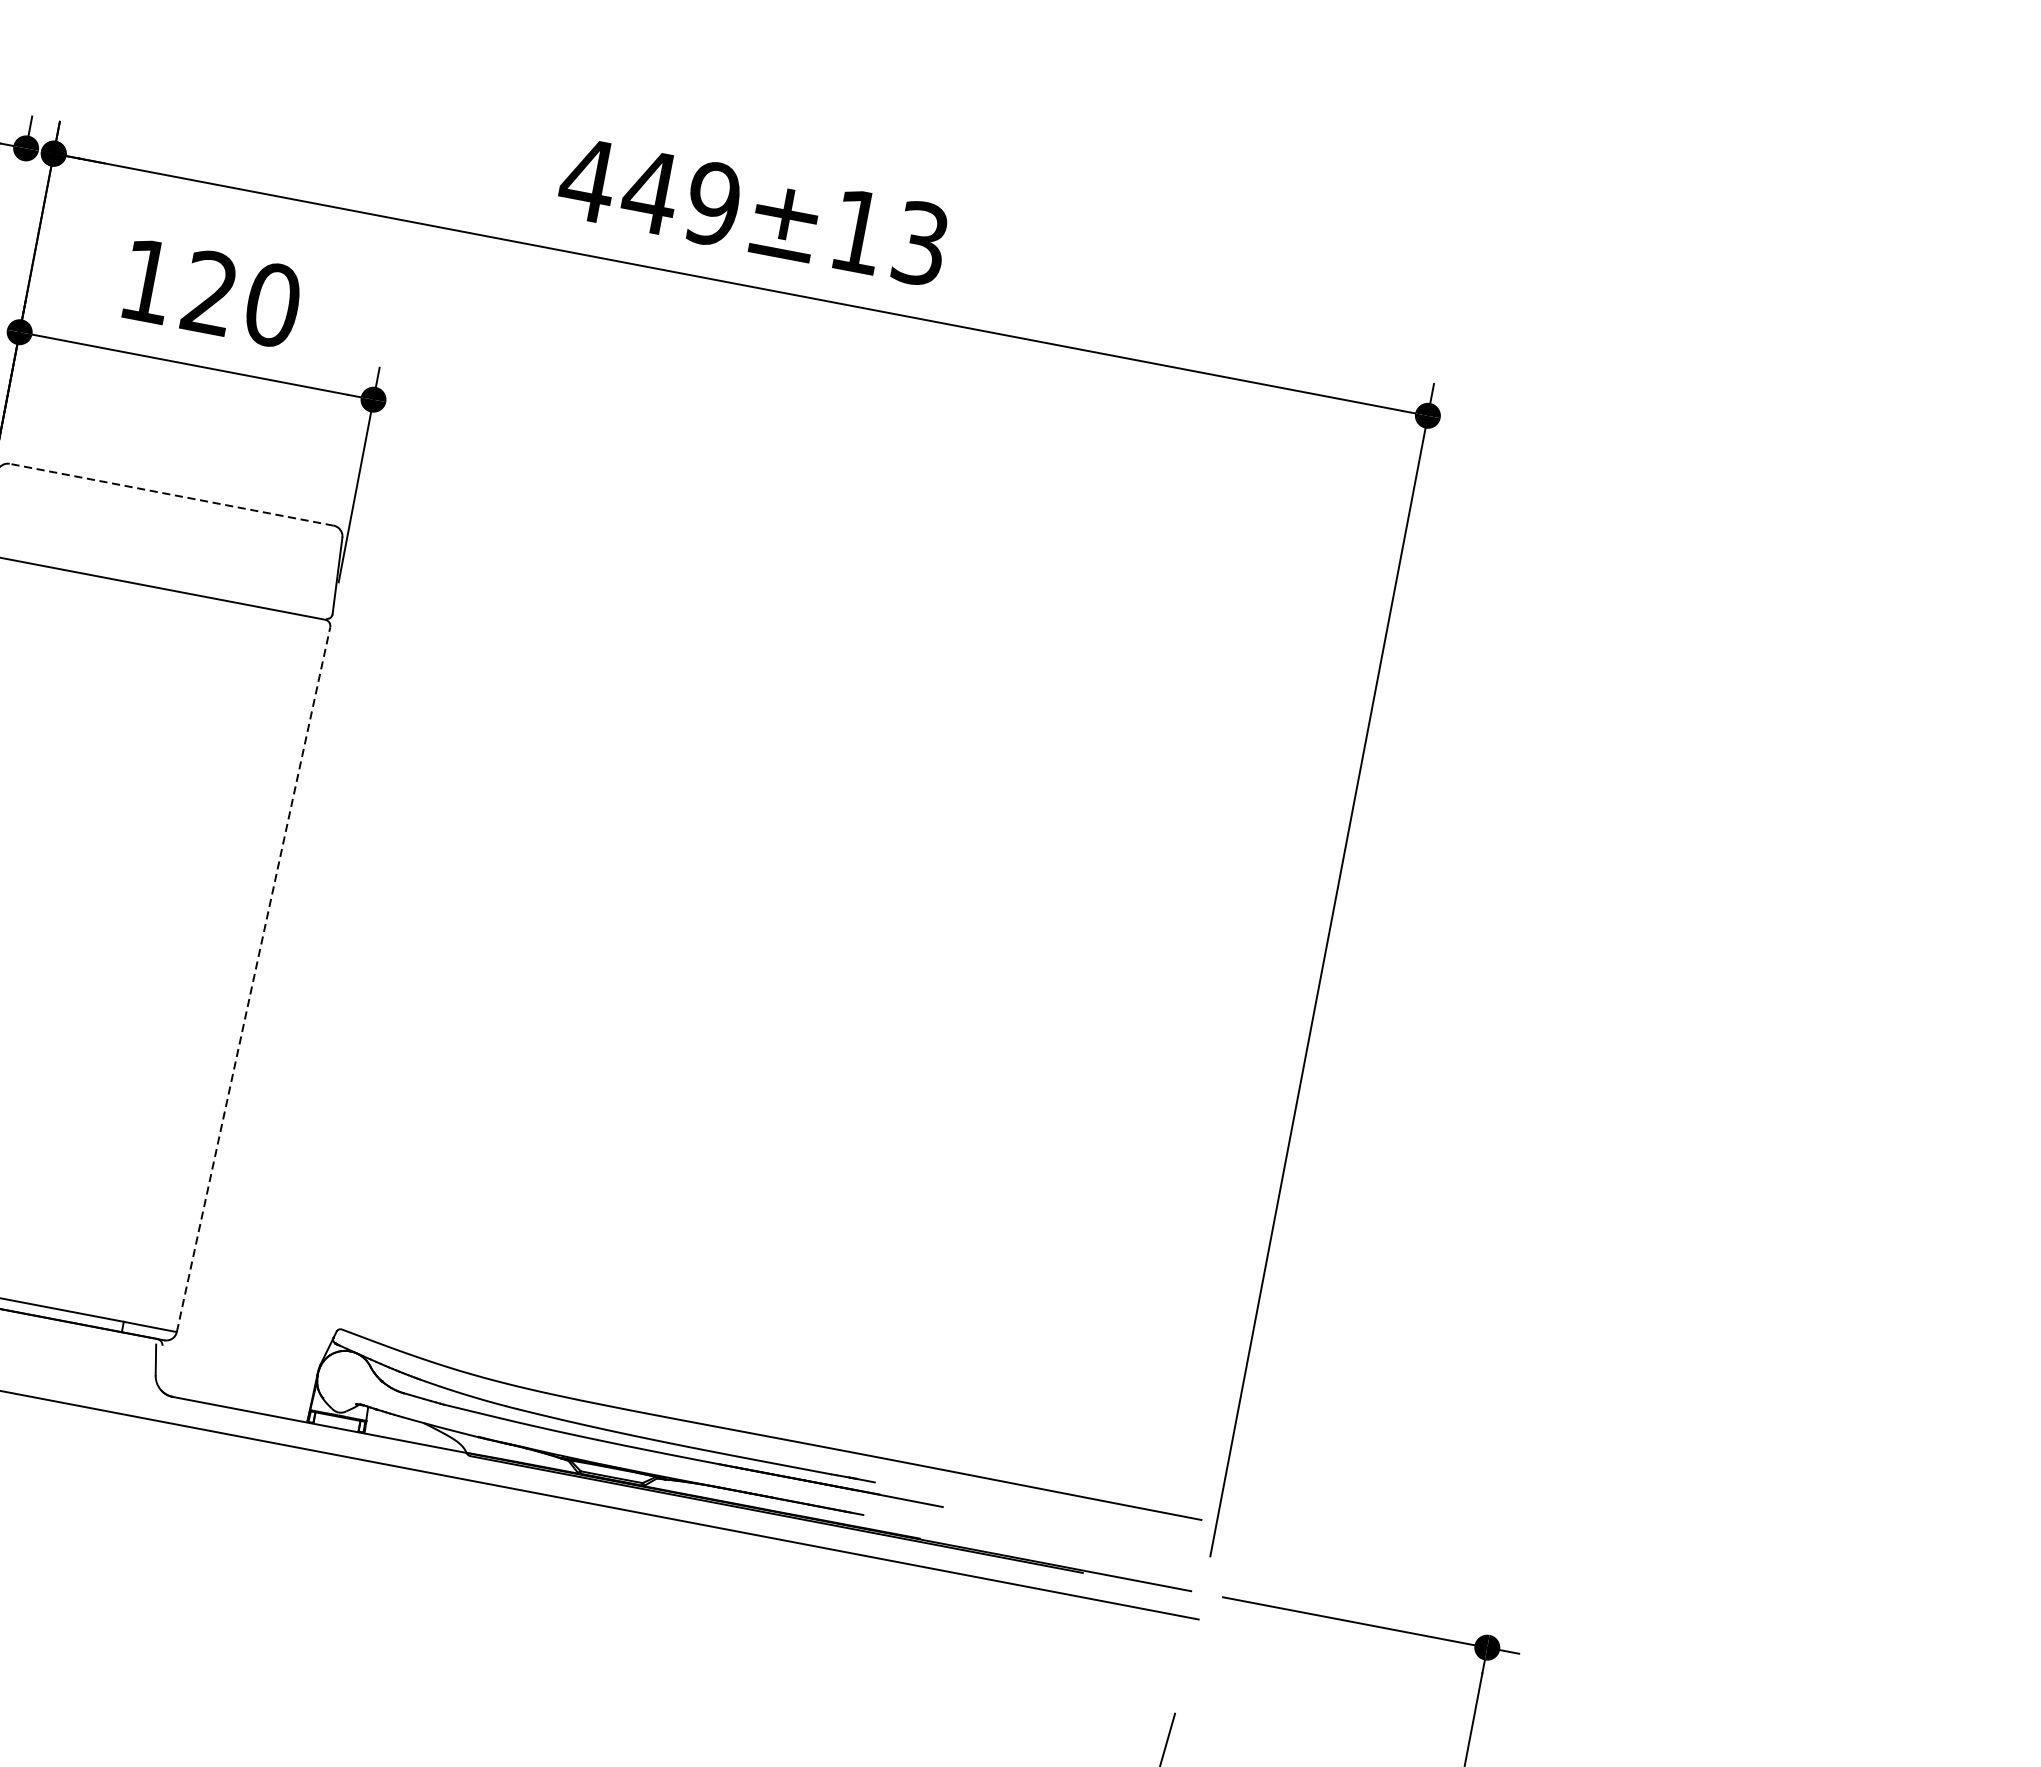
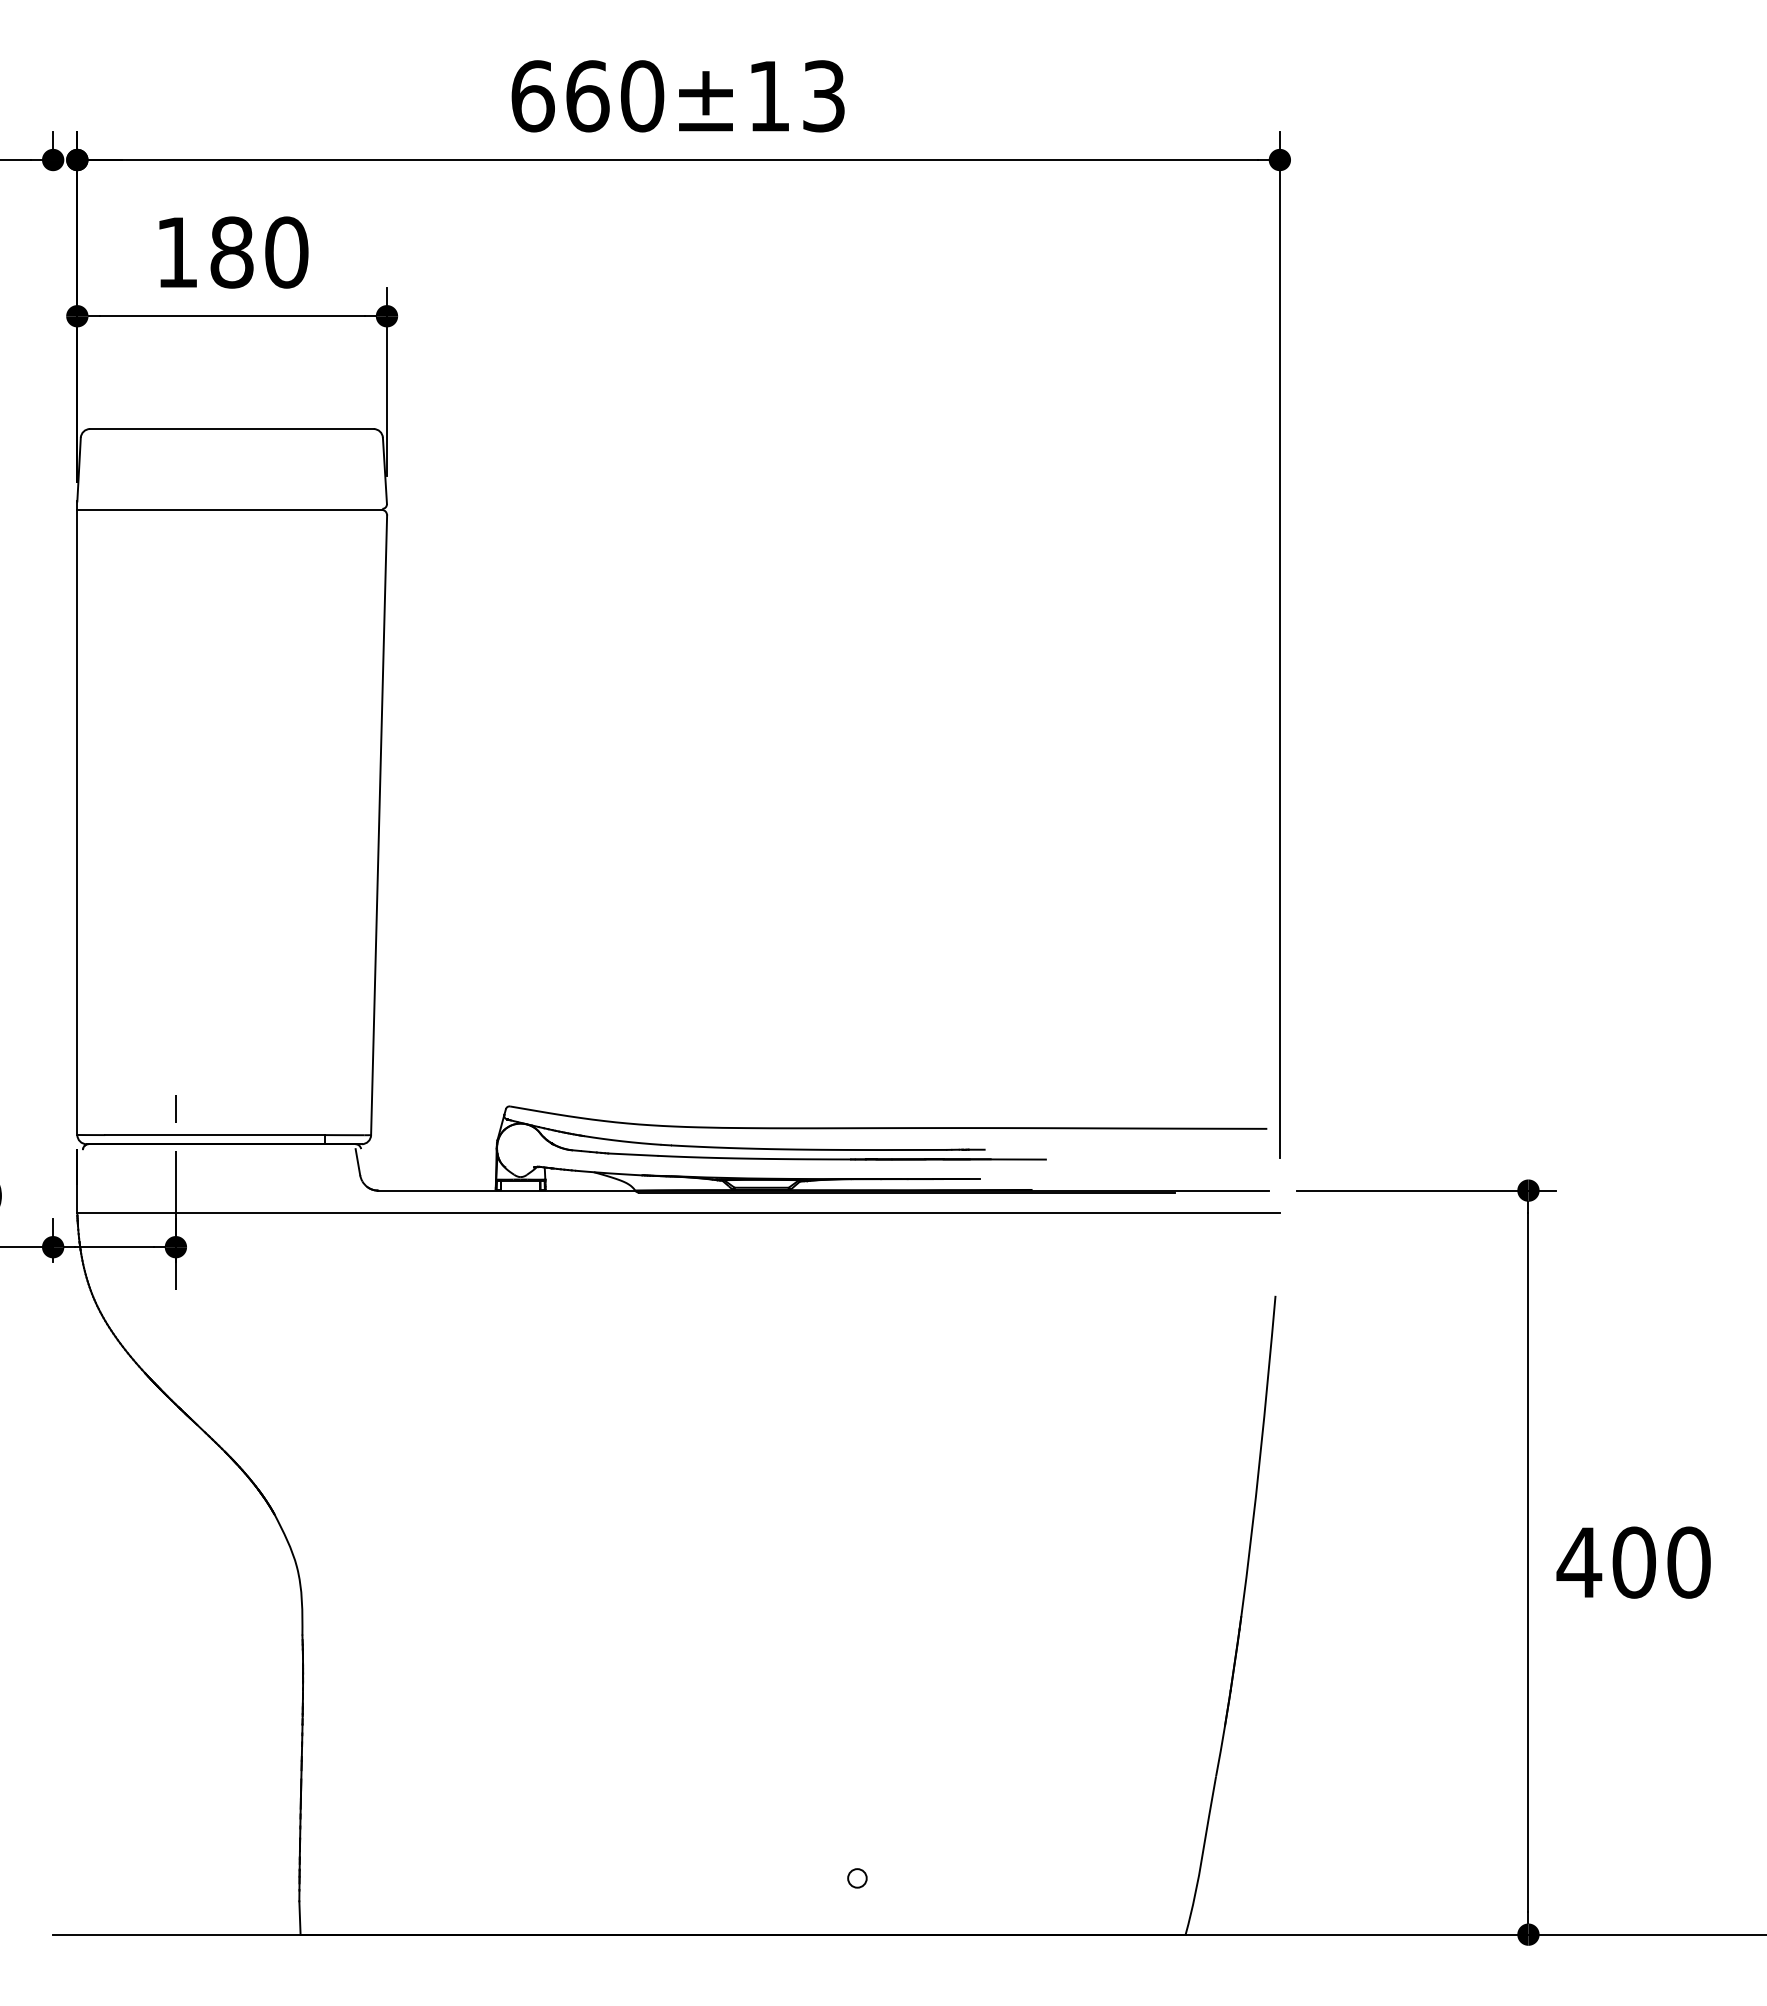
text: (649, 192) -> (586, 96), 449±13 -> 660±13
text: (209, 292) -> (231, 252), 120 -> 180
line: (171, 495) -> (231, 429), dashed -> solid
line: (253, 979) -> (379, 825), dashed -> solid

